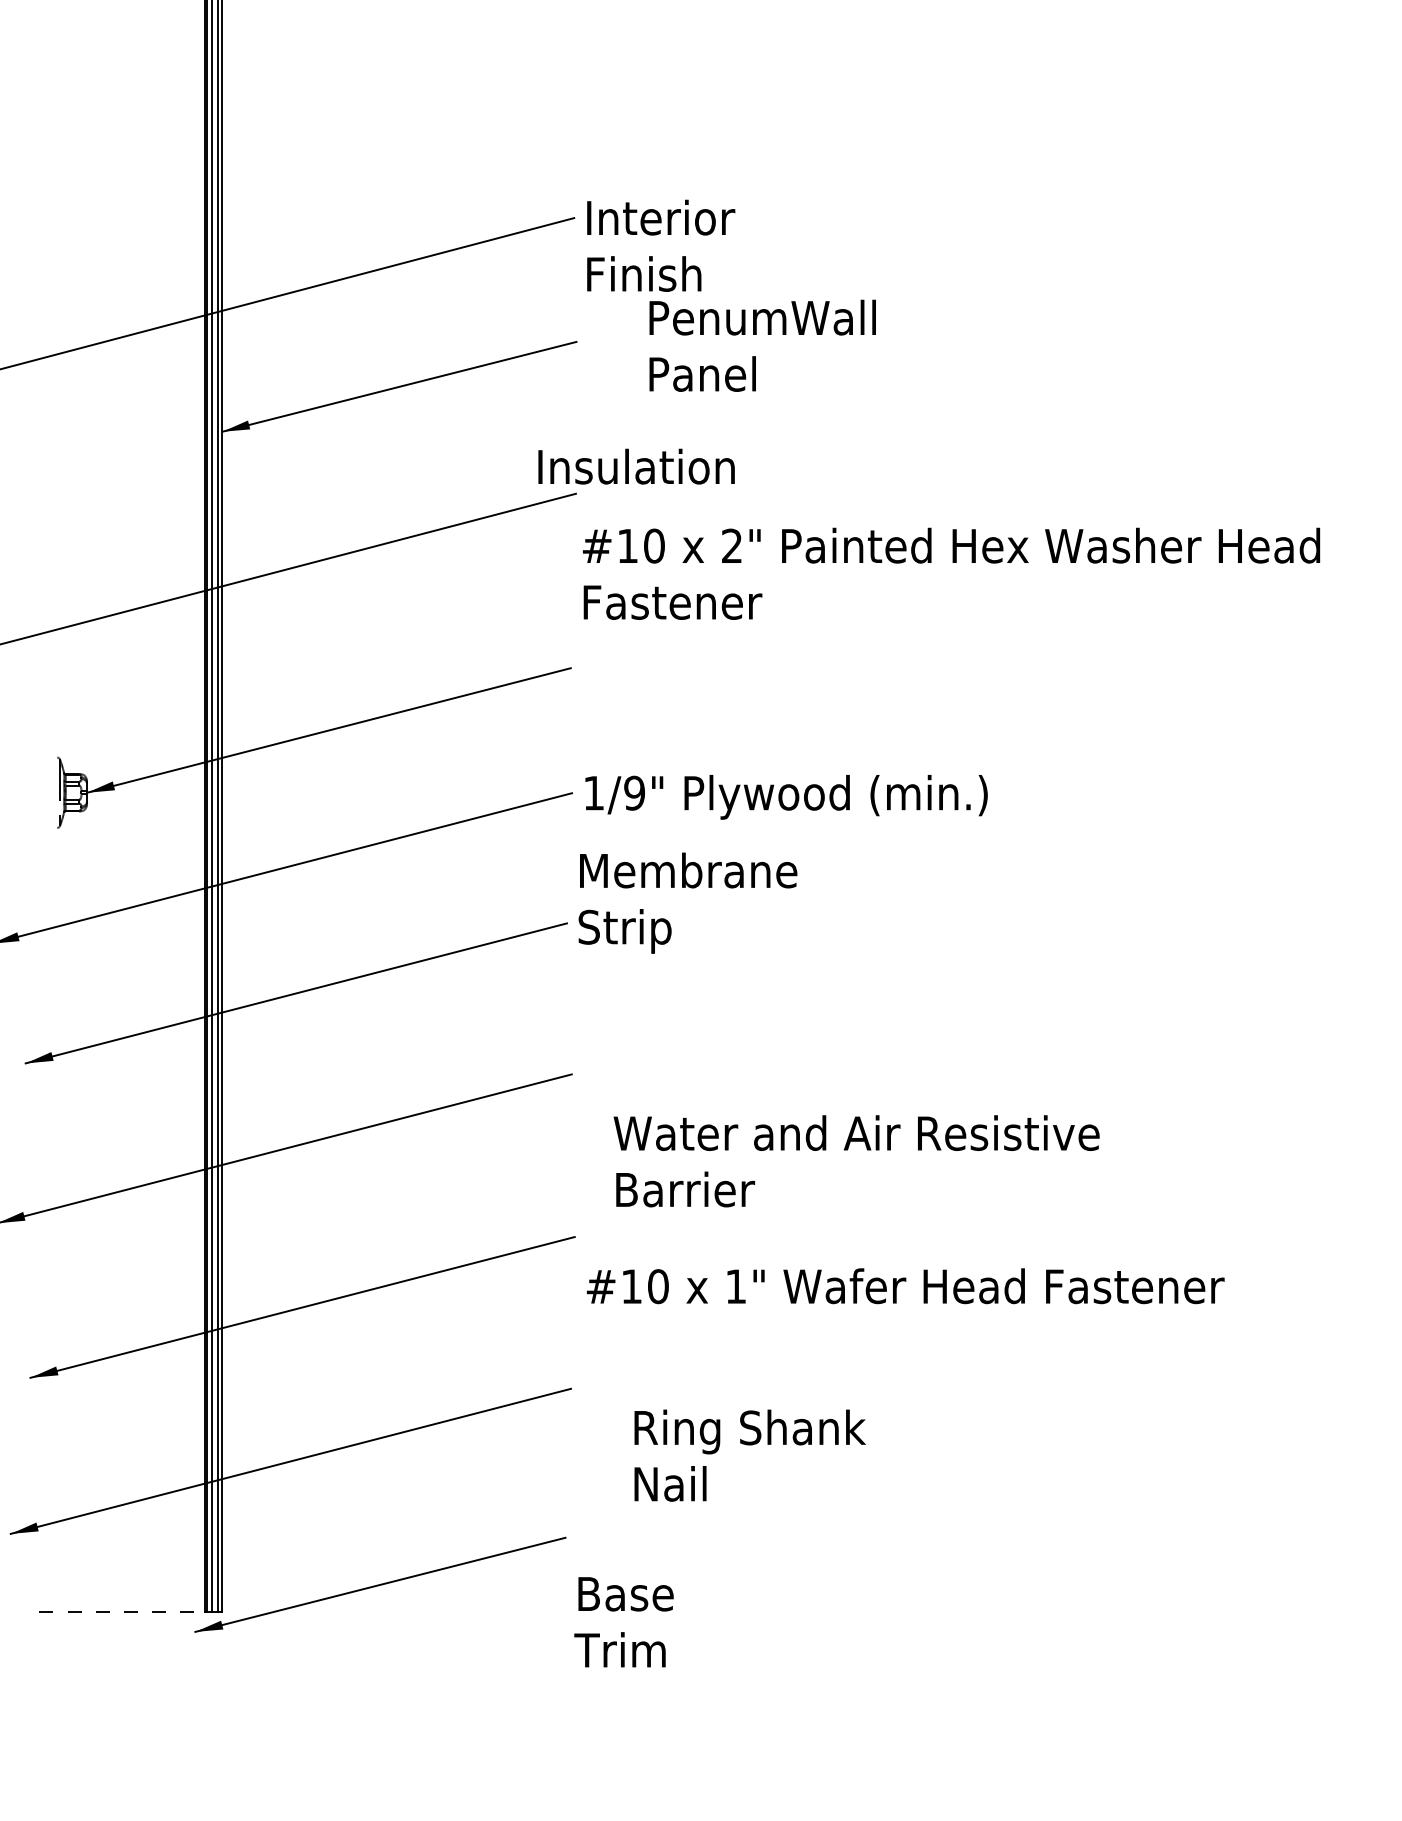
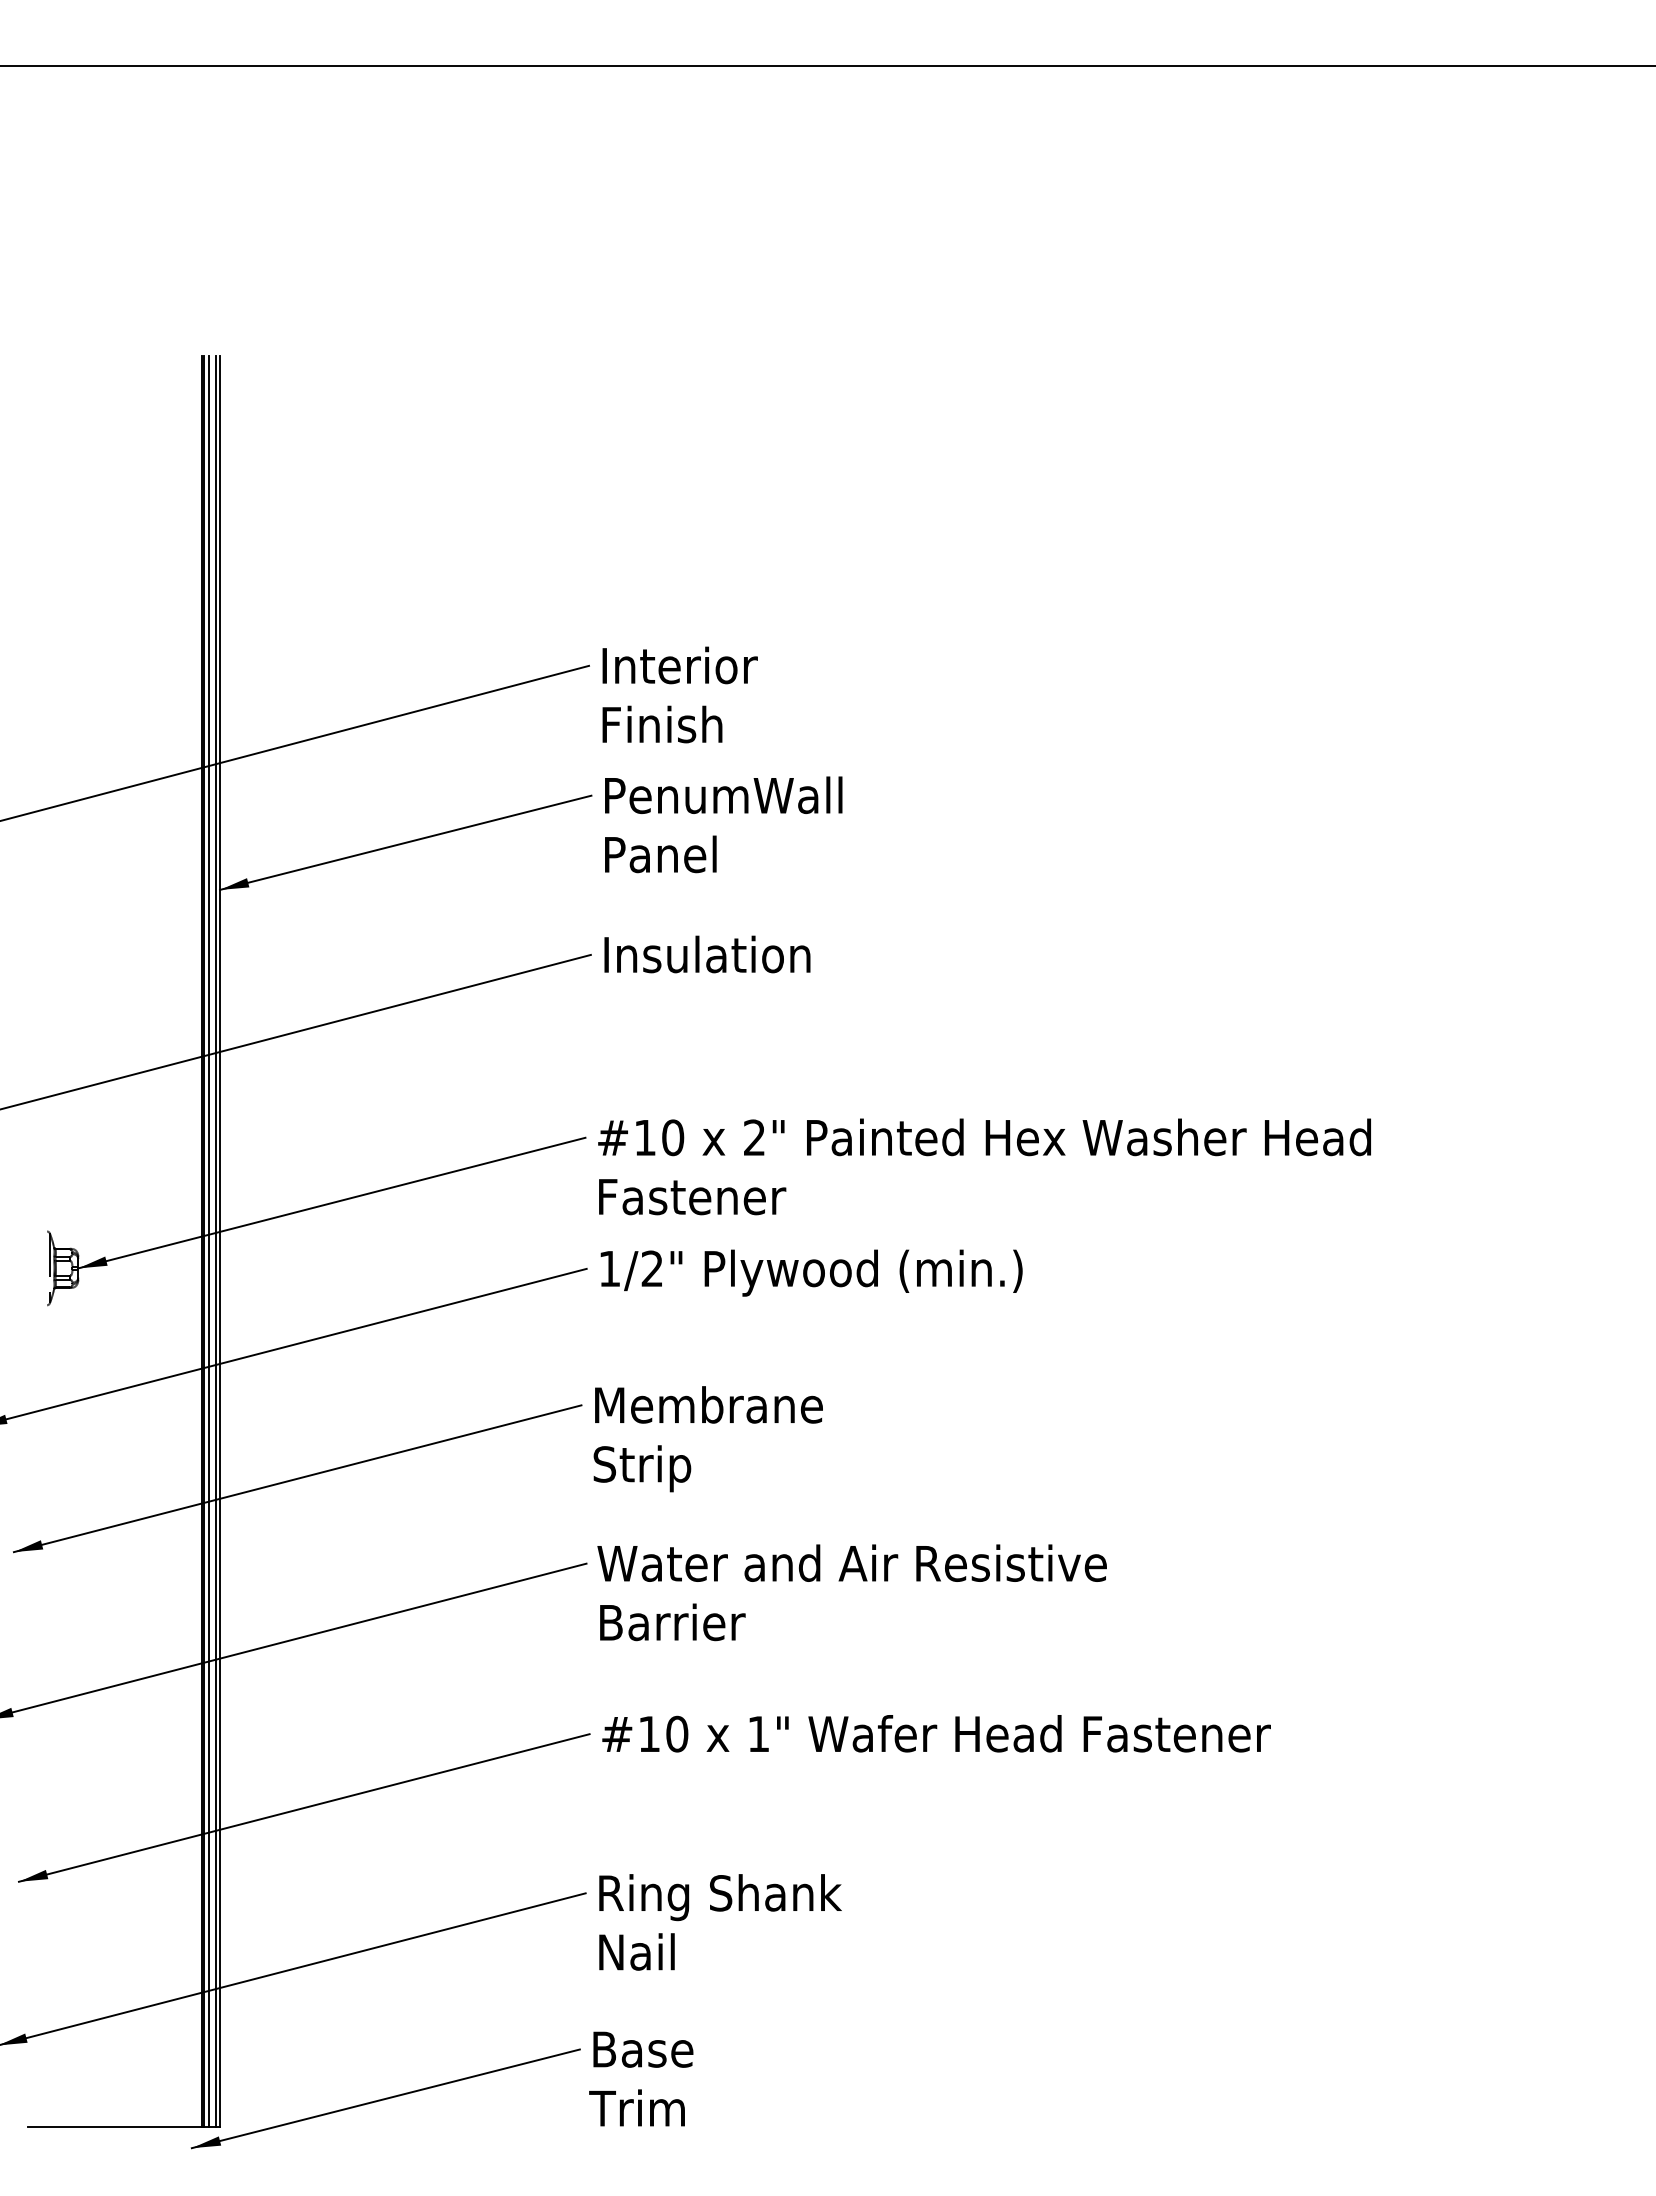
text: (762, 345) -> (723, 824), moved
text: (636, 466) -> (707, 954), moved
text: (951, 573) -> (984, 1166), moved
text: (634, 792) -> (652, 1268), 1/9" -> 1/2"
text: (687, 903) -> (707, 1439), moved
text: (856, 1161) -> (851, 1592), moved
text: (905, 1285) -> (936, 1733), moved
text: (750, 1455) -> (720, 1922), moved
line: (122, 1612) -> (115, 2127), dashed -> solid
text: (624, 1621) -> (641, 2078), moved

